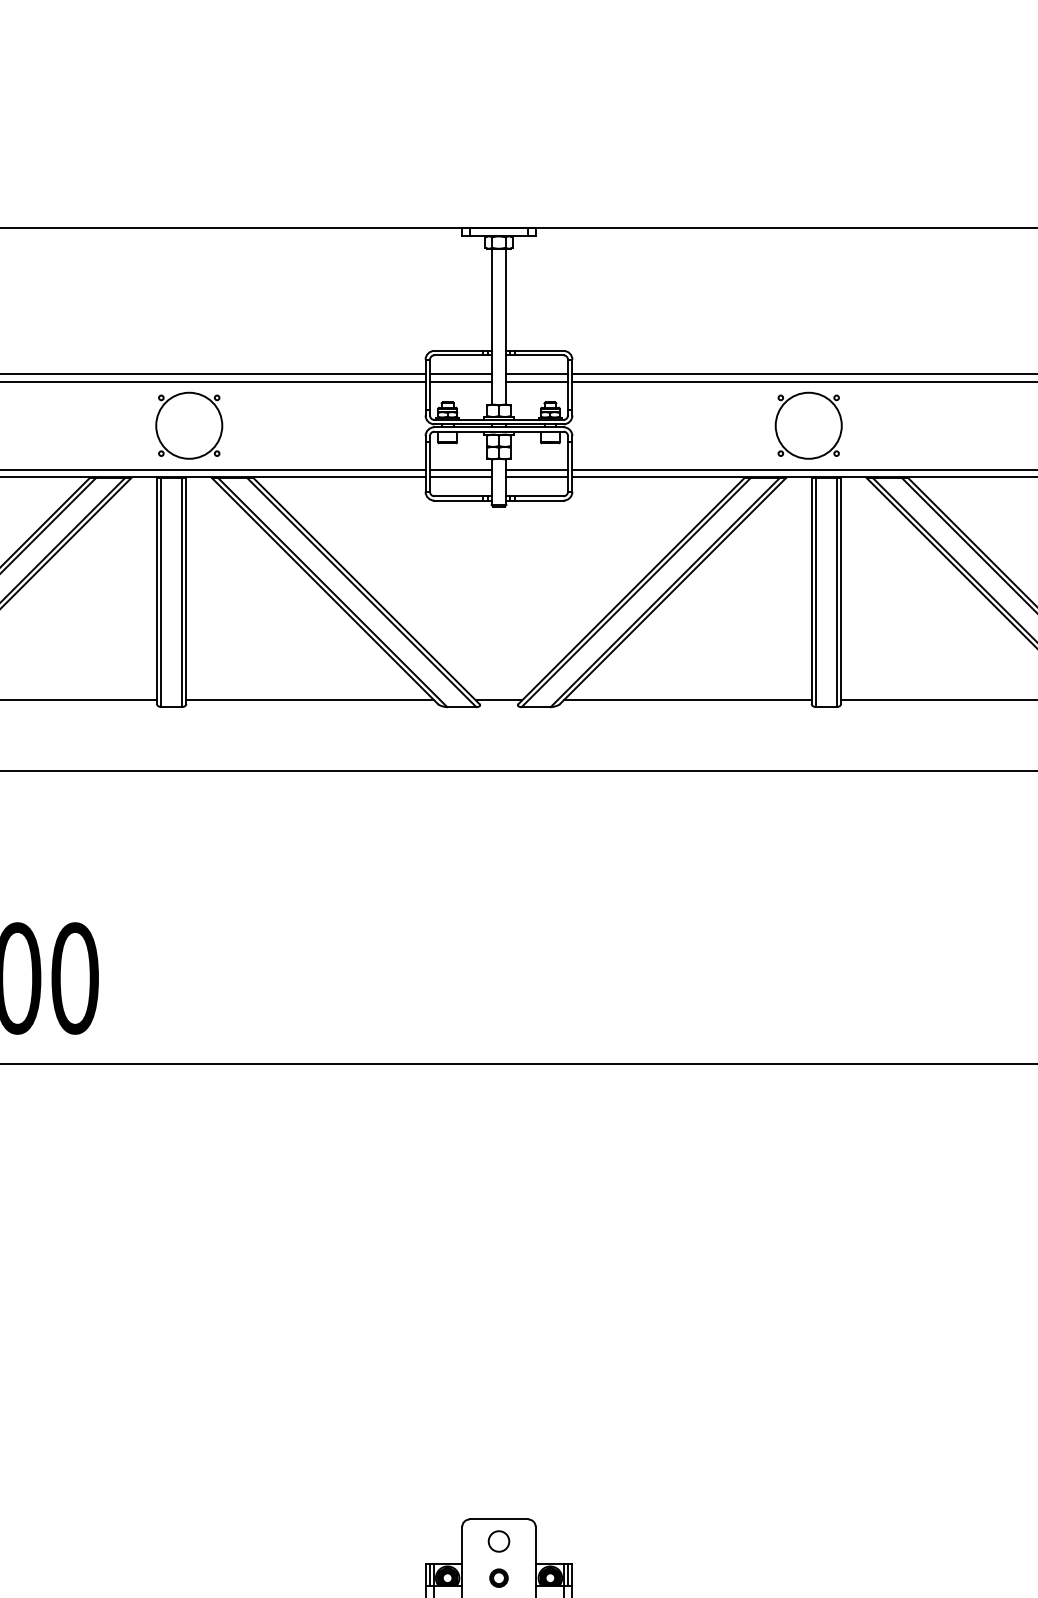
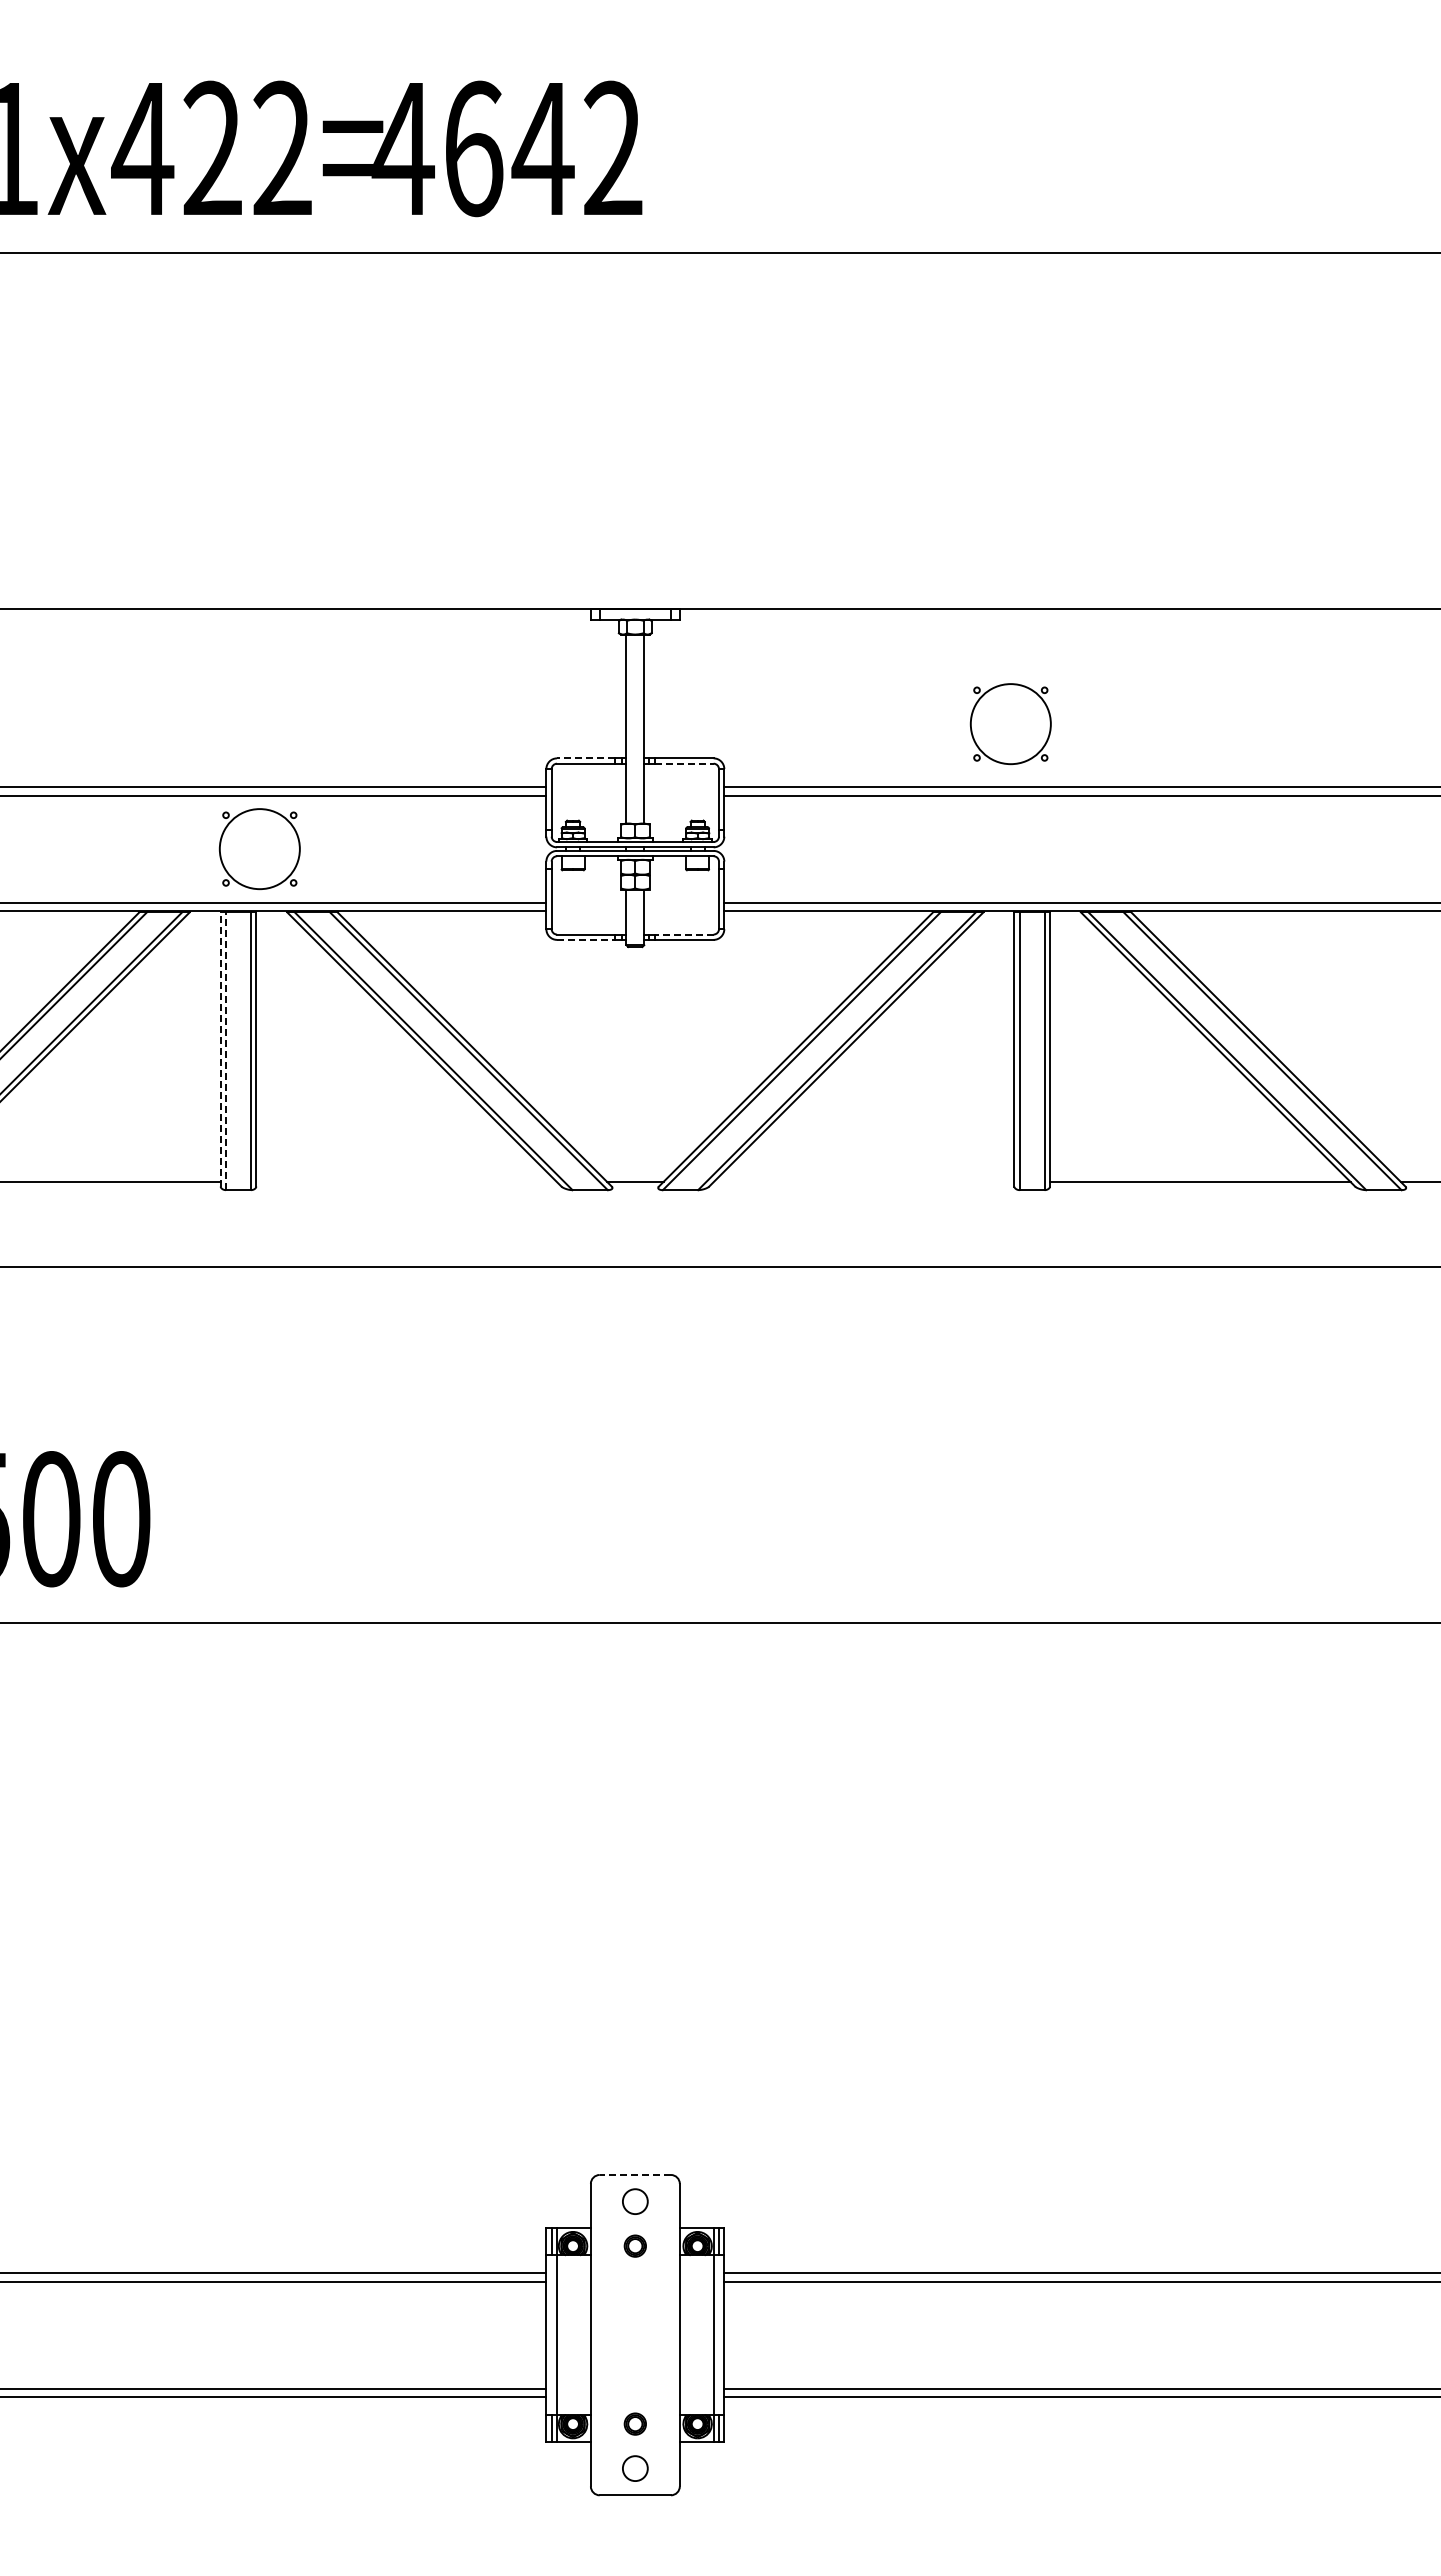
line: (457, 351) -> (585, 758), solid -> dashed
line: (539, 355) -> (684, 763), solid -> dashed
line: (460, 374) -> (588, 786), removed
line: (537, 374) -> (681, 786), removed
line: (460, 381) -> (588, 795), removed
line: (537, 381) -> (681, 795), removed
part: (808, 426) -> (1010, 724), moved
line: (460, 469) -> (588, 902), removed
line: (537, 469) -> (681, 902), removed
line: (460, 477) -> (588, 911), removed
line: (537, 477) -> (681, 911), removed
line: (538, 496) -> (683, 934), solid -> dashed
line: (458, 500) -> (586, 939), solid -> dashed
line: (156, 590) -> (220, 1048), solid -> dashed
line: (161, 592) -> (226, 1051), solid -> dashed
line: (310, 699) -> (406, 1181), removed
line: (687, 699) -> (863, 1181), removed
line: (499, 1519) -> (635, 2174), solid -> dashed

